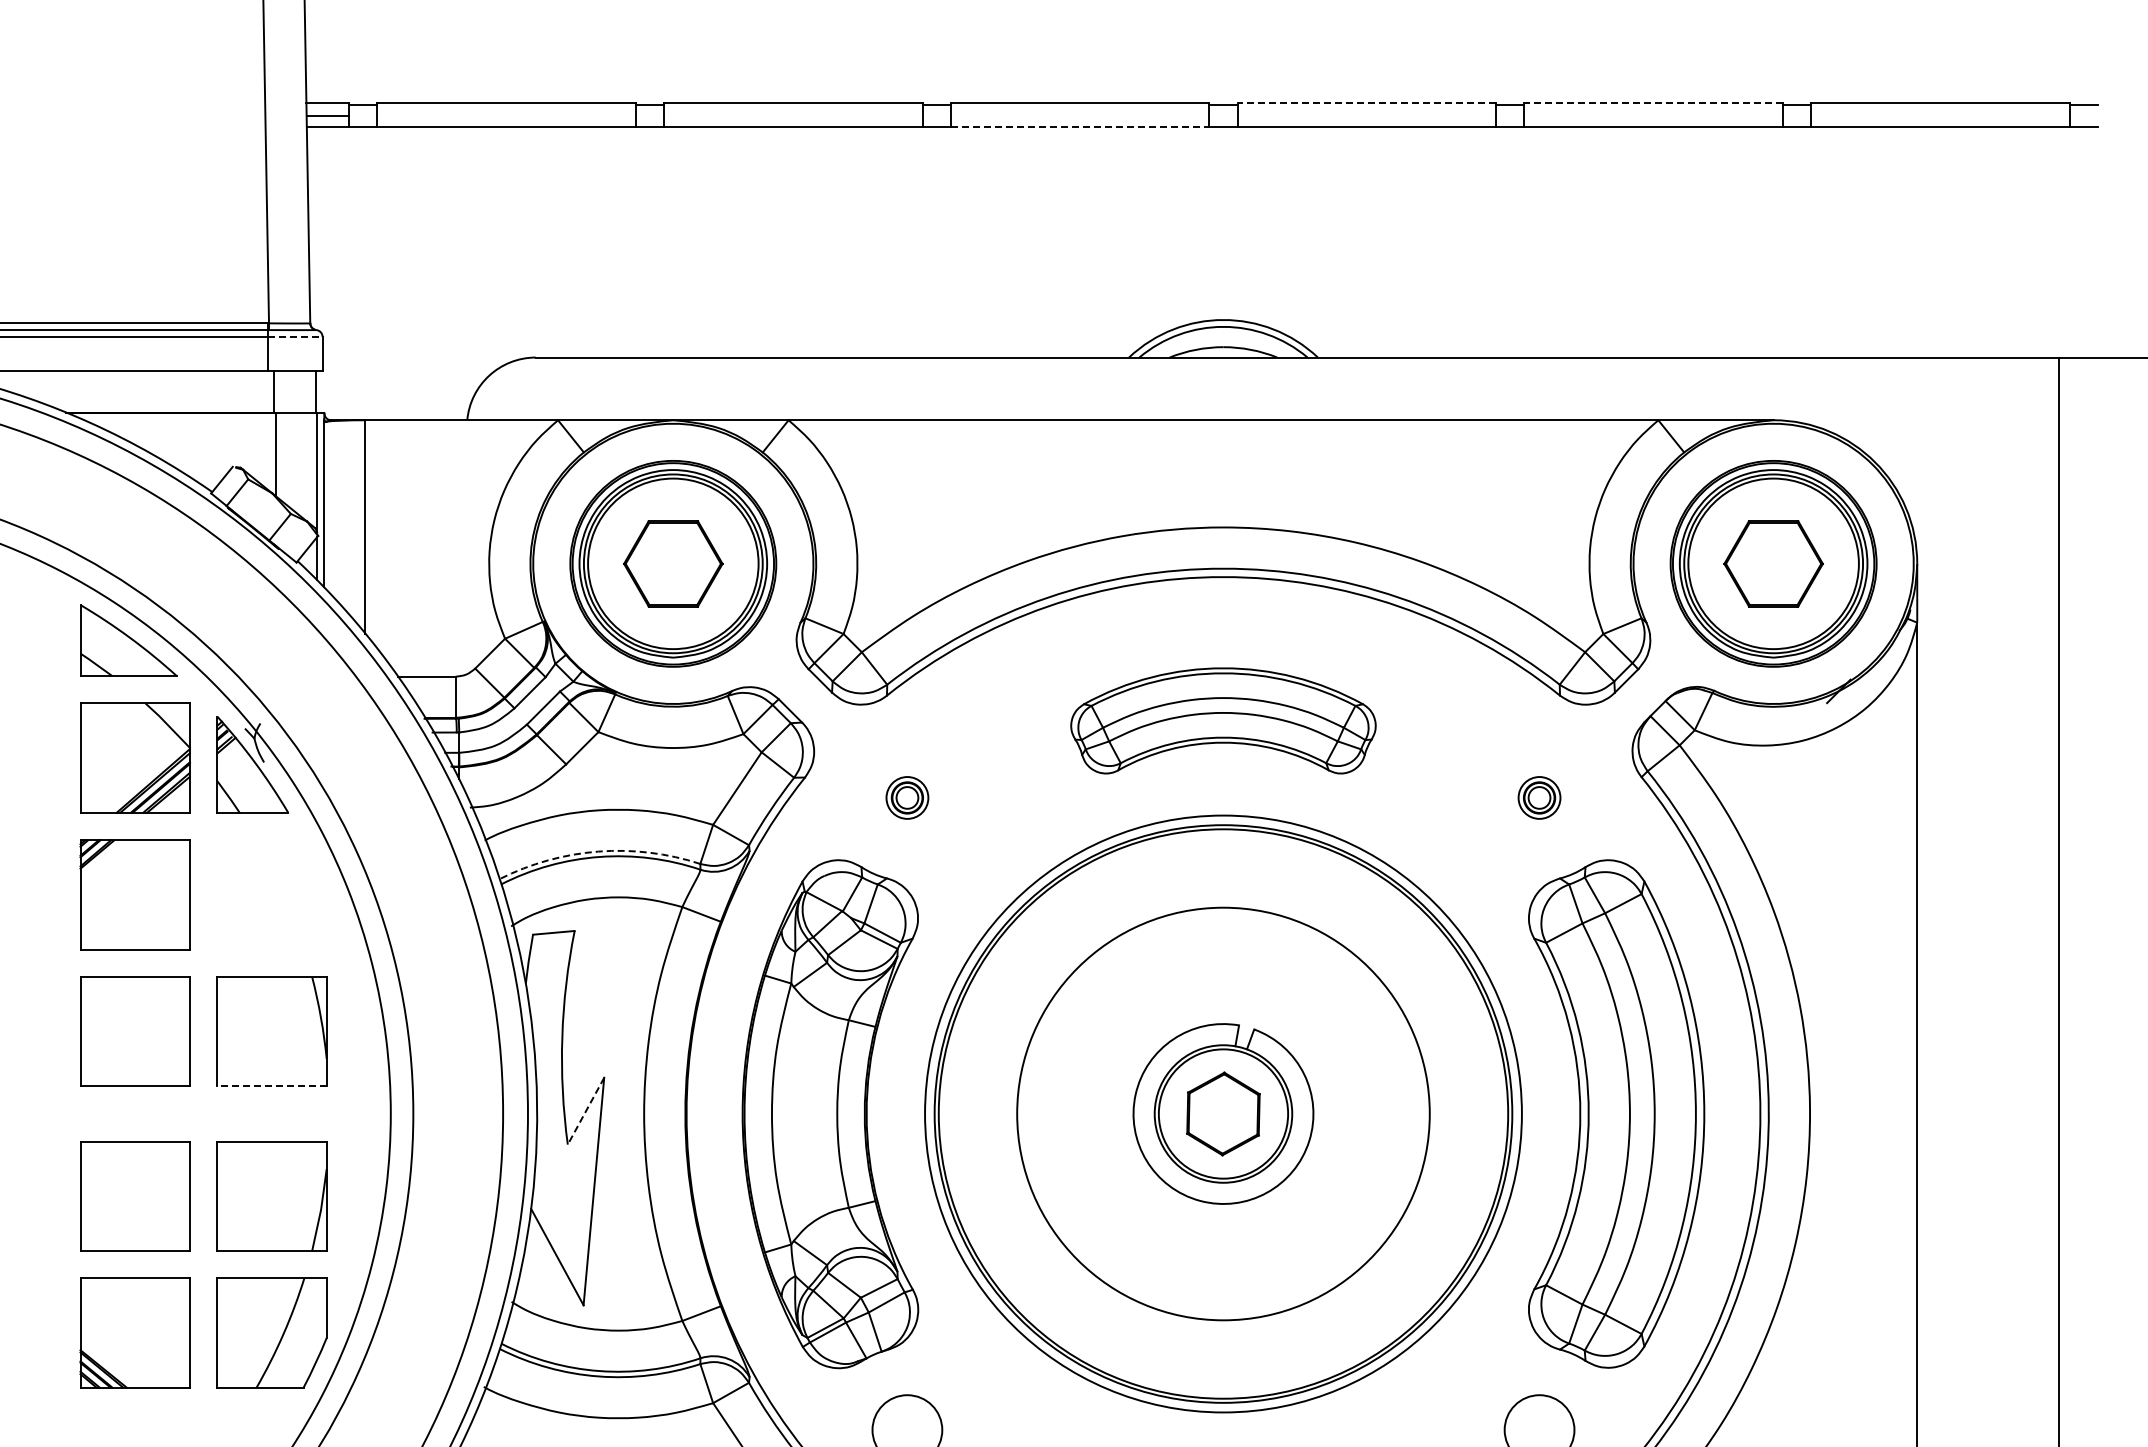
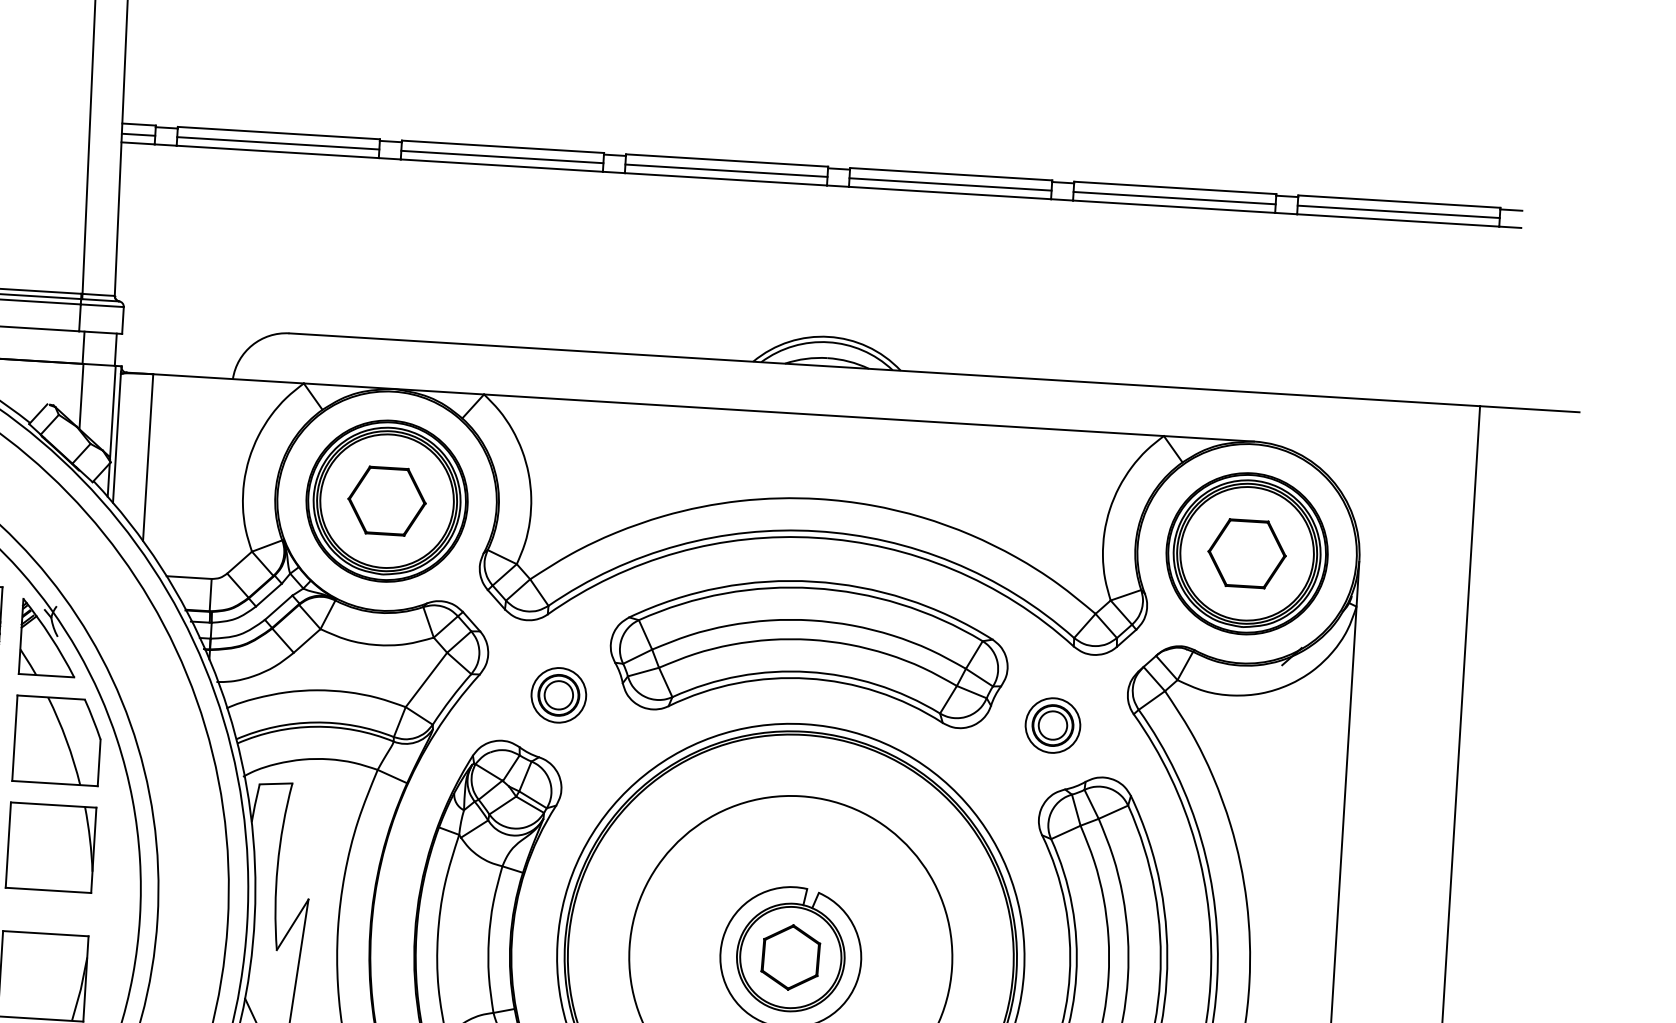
line: (1366, 103) -> (950, 174), dashed -> solid
line: (1653, 103) -> (1175, 188), dashed -> solid
line: (506, 116) -> (278, 143), added
line: (793, 116) -> (502, 157), added
line: (1079, 116) -> (725, 170), added
line: (1366, 116) -> (950, 184), added
line: (1653, 116) -> (1174, 198), added
line: (1939, 116) -> (1398, 212), added
line: (1080, 127) -> (726, 179), dashed -> solid
line: (295, 336) -> (102, 305), dashed -> solid
part: (1223, 720) -> (809, 649), size x1.67
part: (907, 797) -> (558, 695), size x1.67
part: (1539, 797) -> (1052, 725), size x1.67
arc: (598, 851) -> (314, 722), dashed -> solid
part: (271, 894) -> (57, 740), added
line: (272, 1086) -> (48, 890), dashed -> solid
line: (585, 1111) -> (292, 925), dashed -> solid

